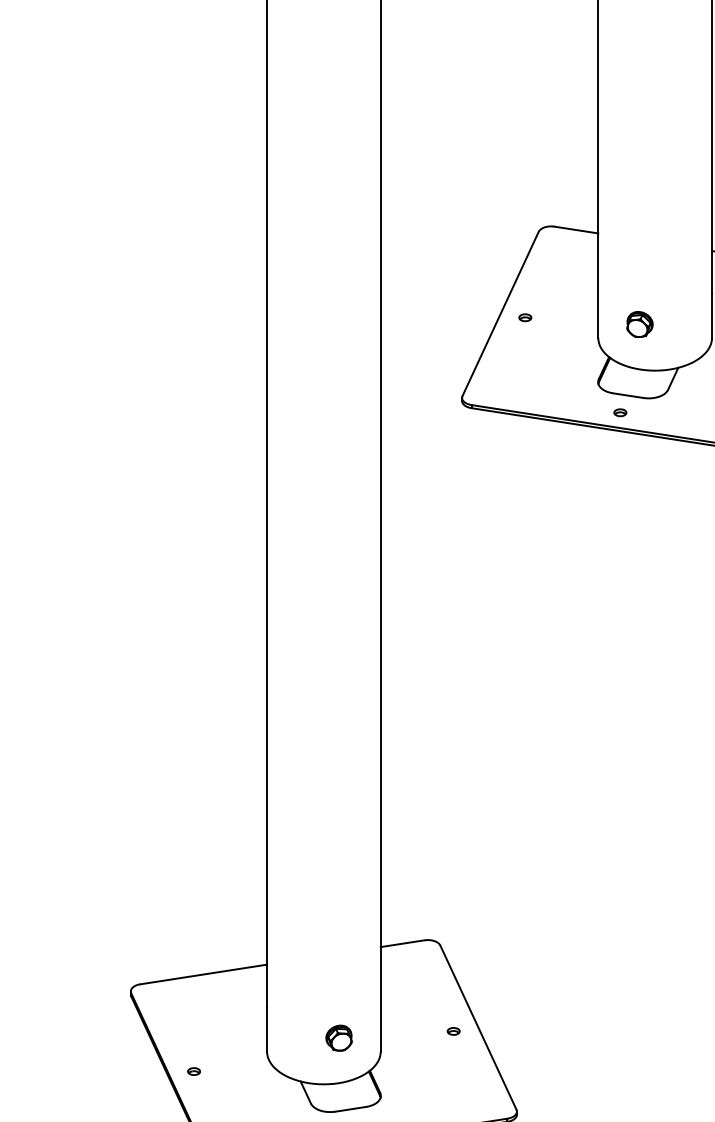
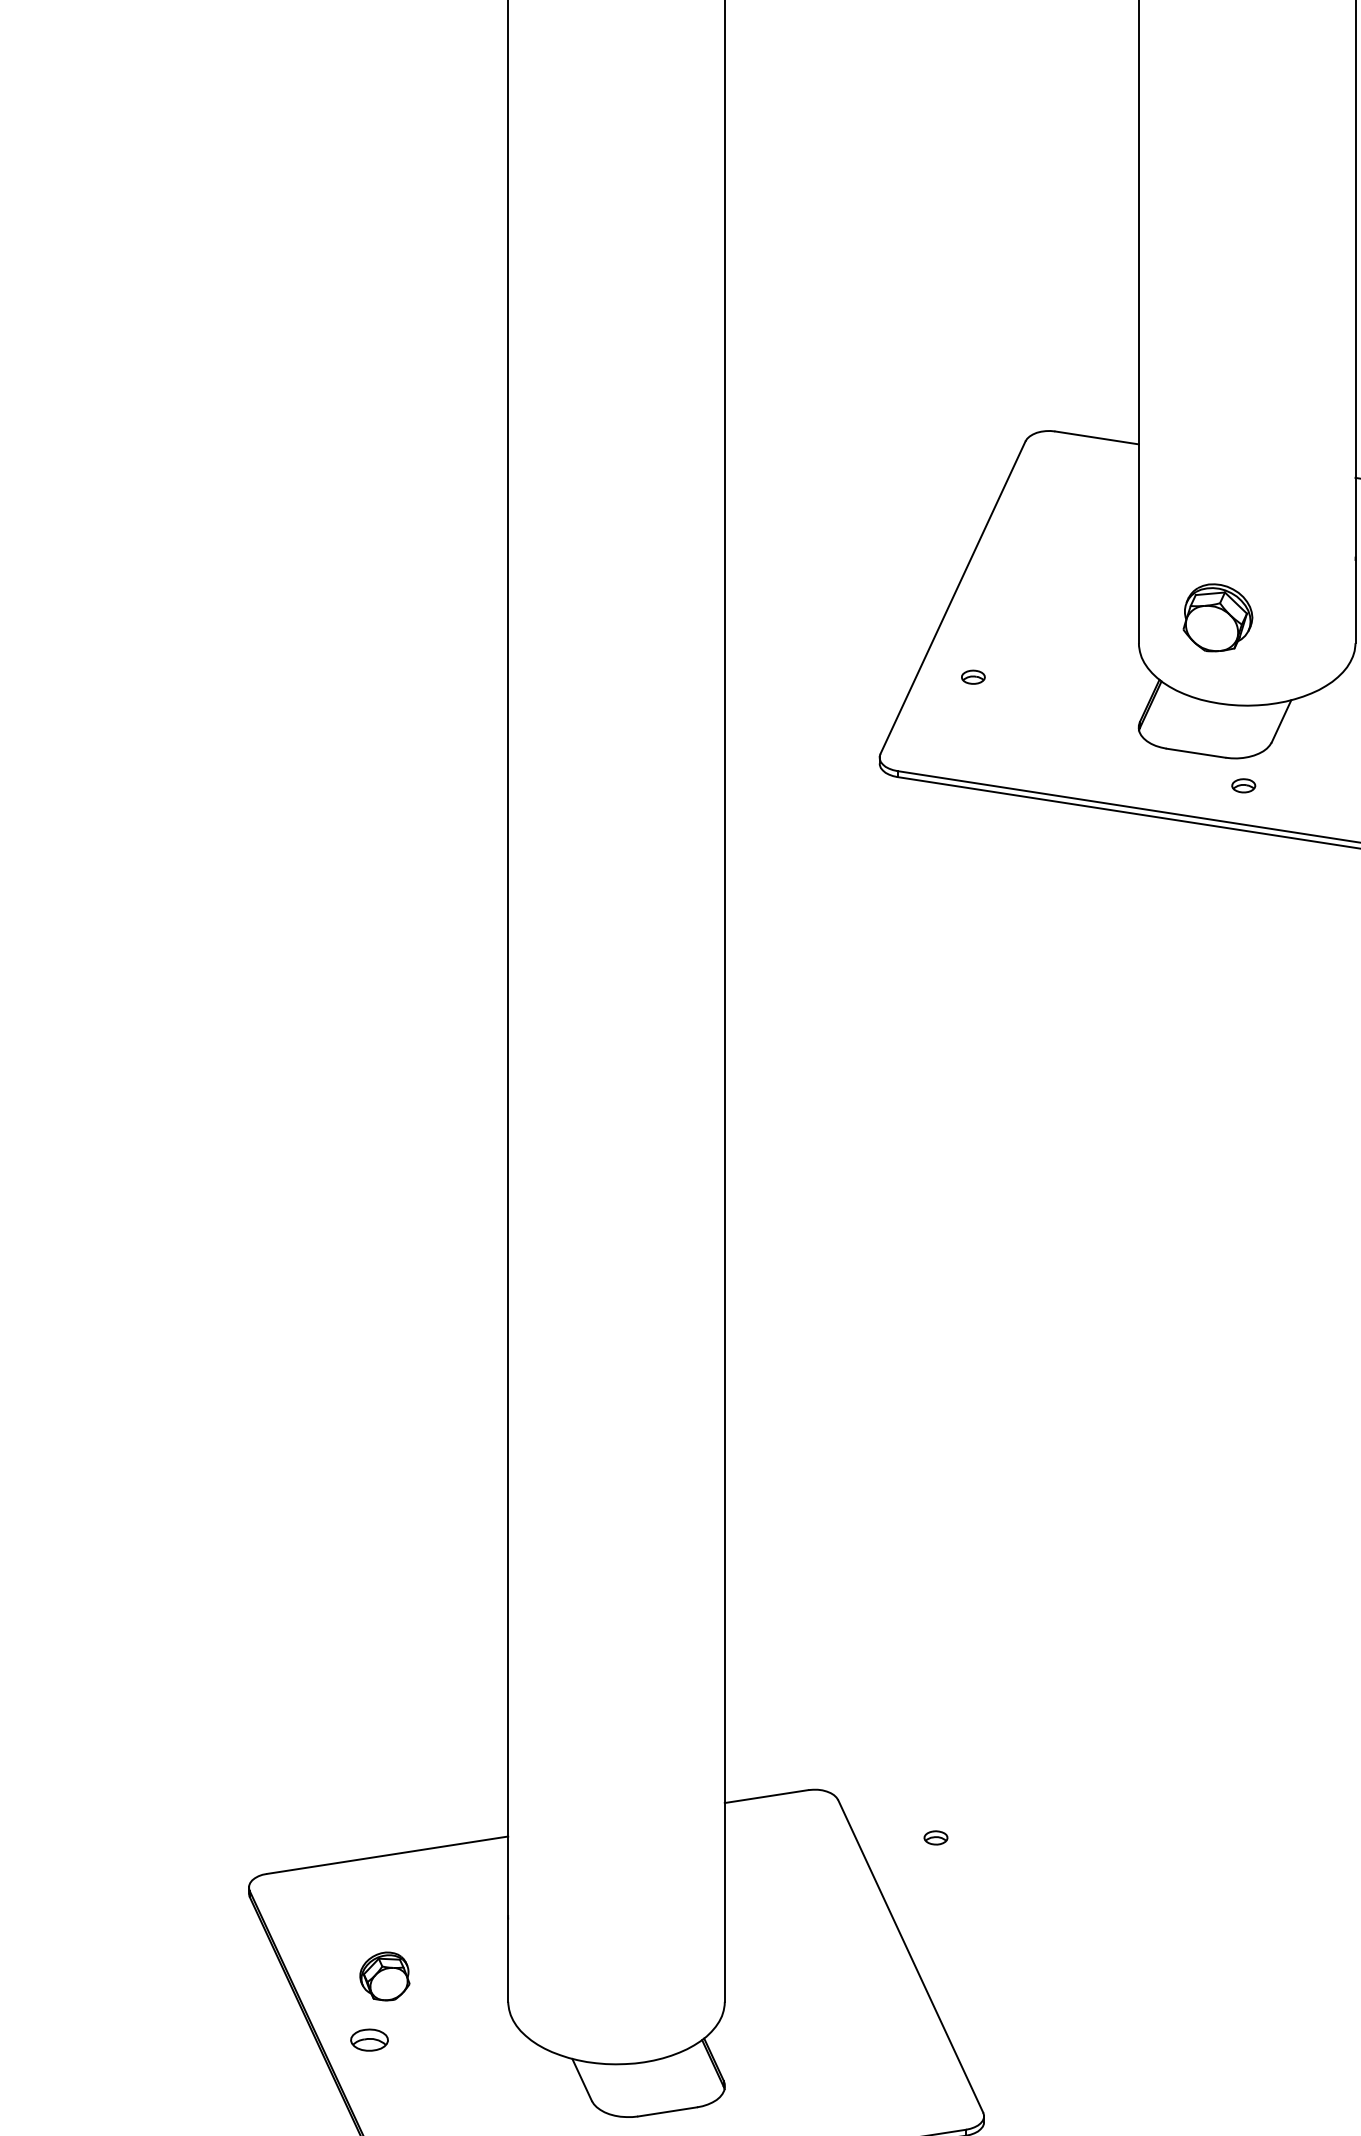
part: (525, 317) -> (973, 676), moved
part: (639, 324) -> (1217, 617), size x1.4
part: (620, 412) -> (1244, 785), moved
part: (453, 1031) -> (935, 1838), moved
part: (338, 1037) -> (383, 1975), moved
part: (193, 1071) -> (368, 2039), size x1.6

